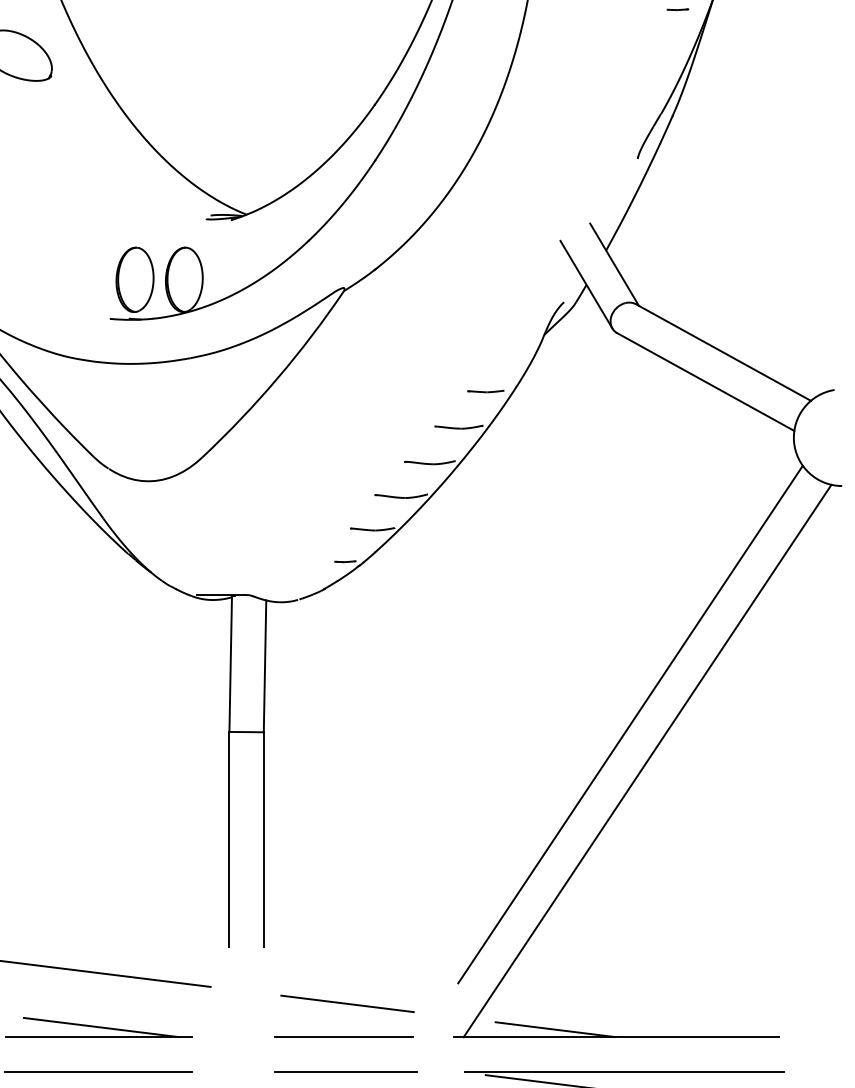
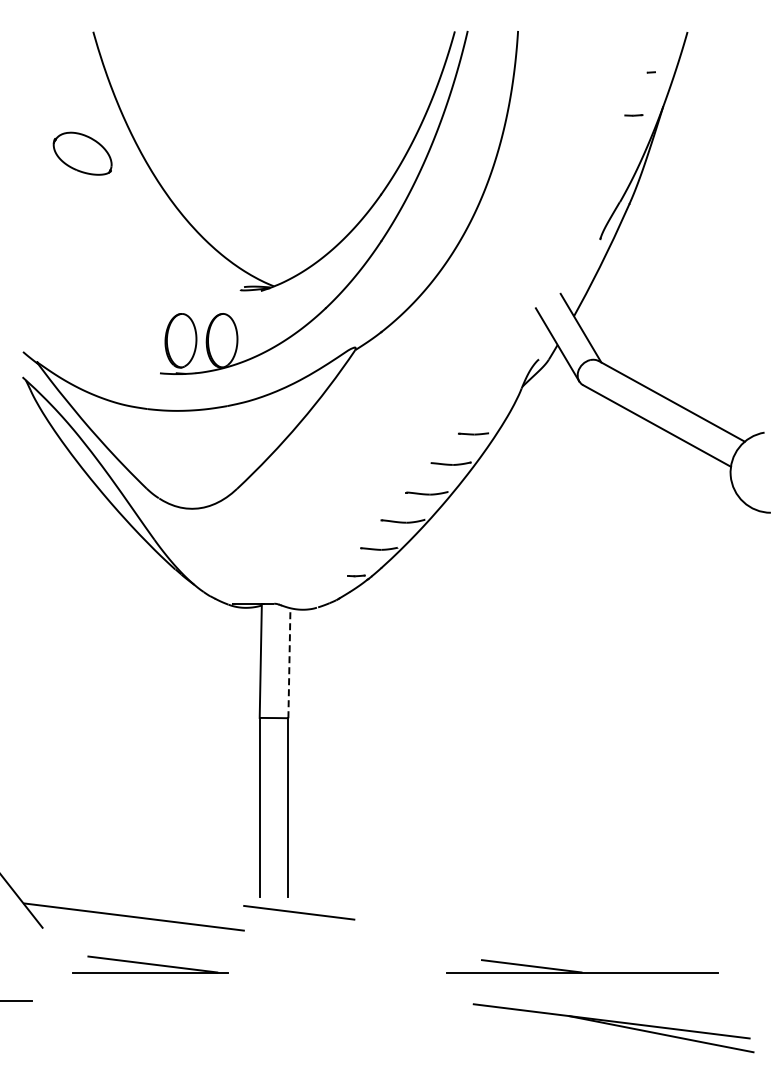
line: (265, 665) -> (289, 662), solid -> dashed
line: (630, 724) -> (594, 711), removed
line: (647, 760) -> (608, 741), removed
line: (347, 1003) -> (299, 912), moved
line: (344, 1037) -> (355, 972), removed
line: (98, 1071) -> (150, 1001), removed
line: (345, 1071) -> (356, 1001), removed
line: (624, 1071) -> (589, 1001), removed

